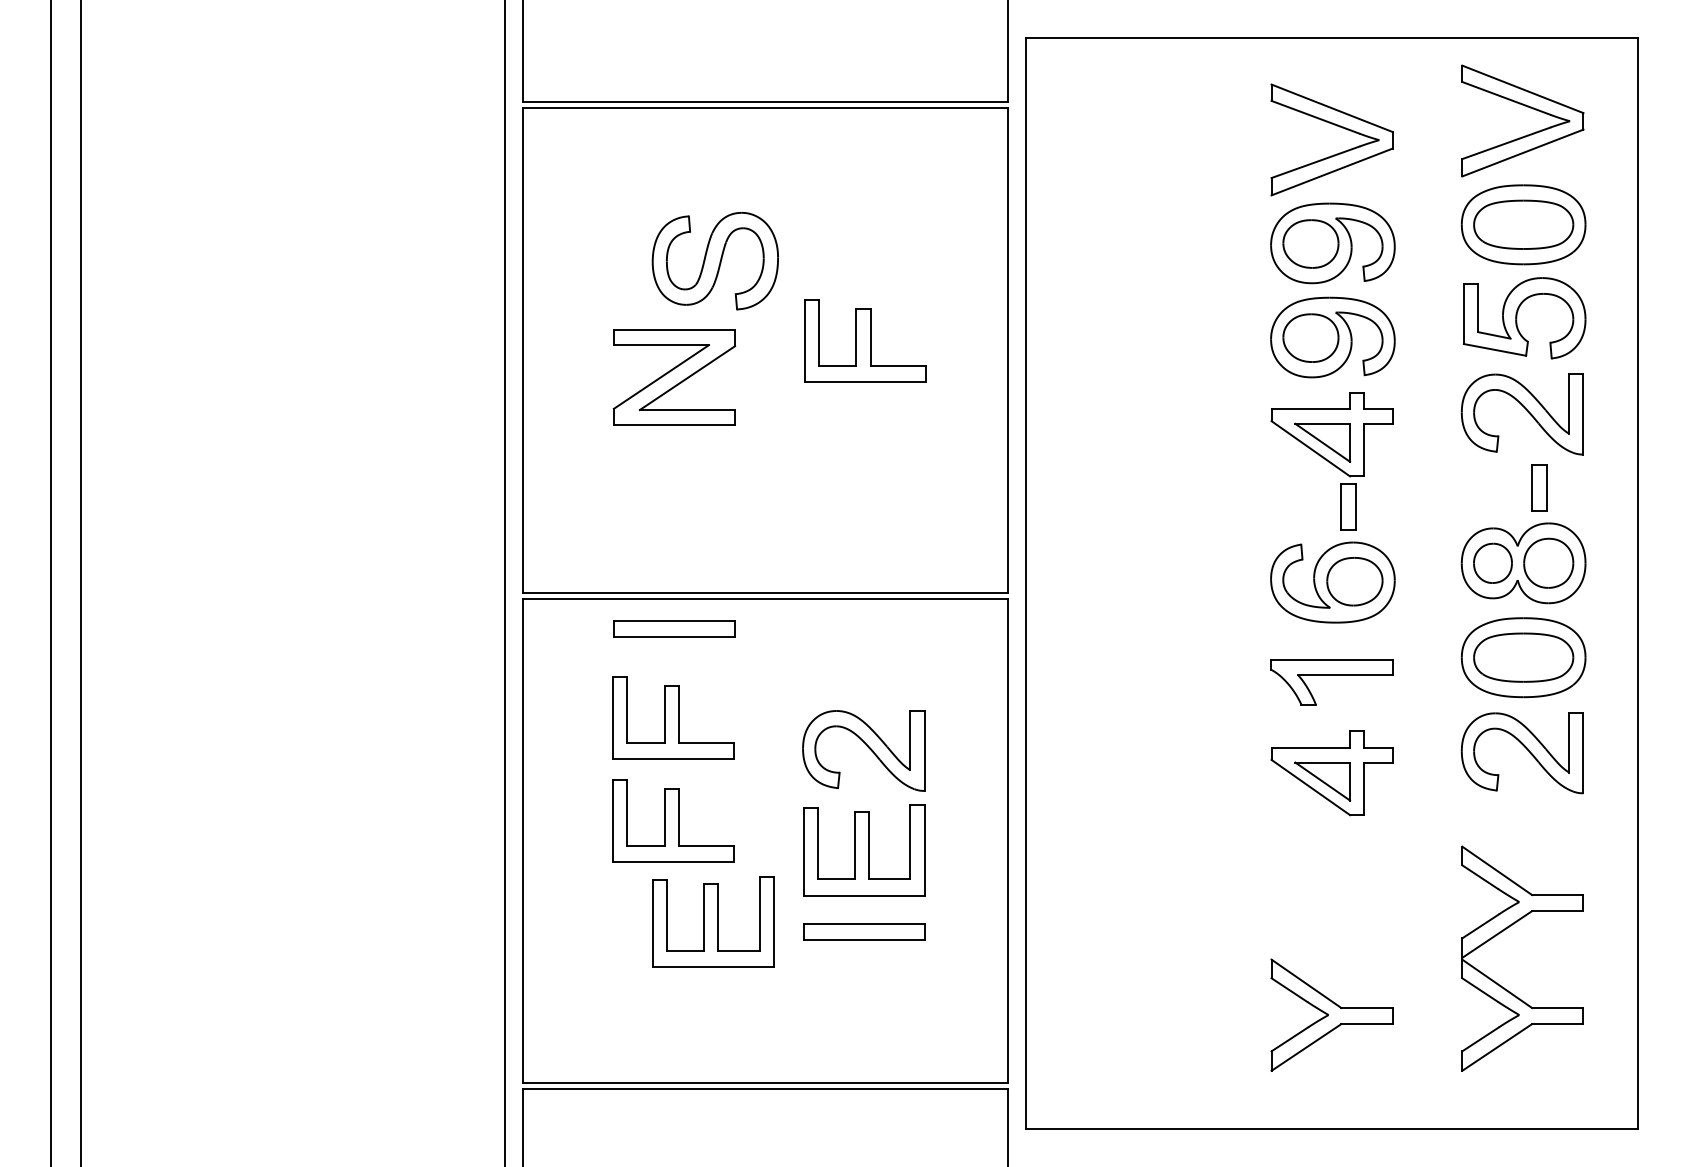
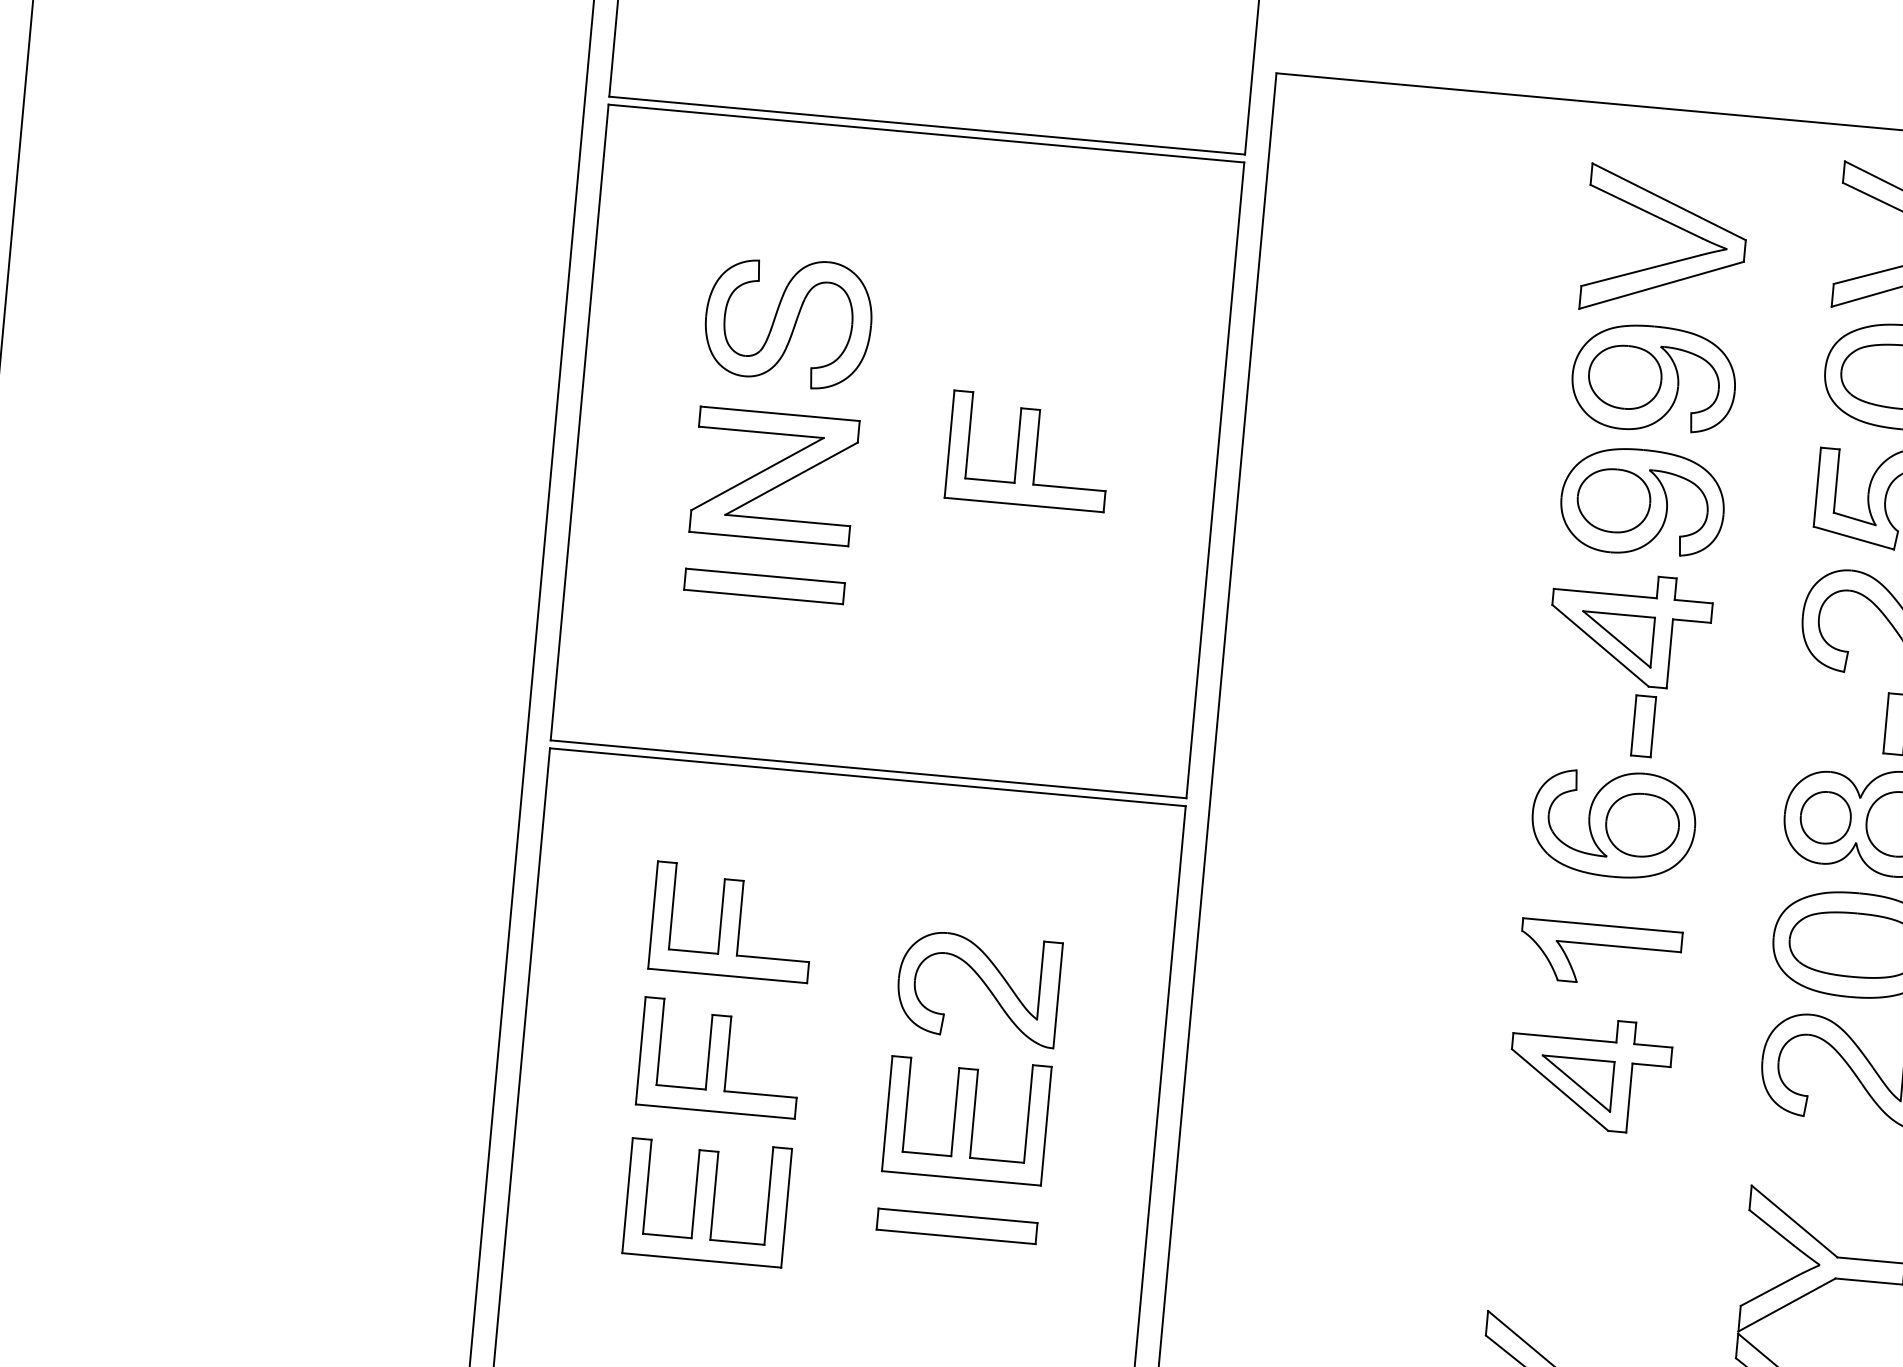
part: (714, 261) -> (787, 322), moved
part: (674, 628) -> (764, 585), moved
part: (713, 921) -> (707, 1200), moved

